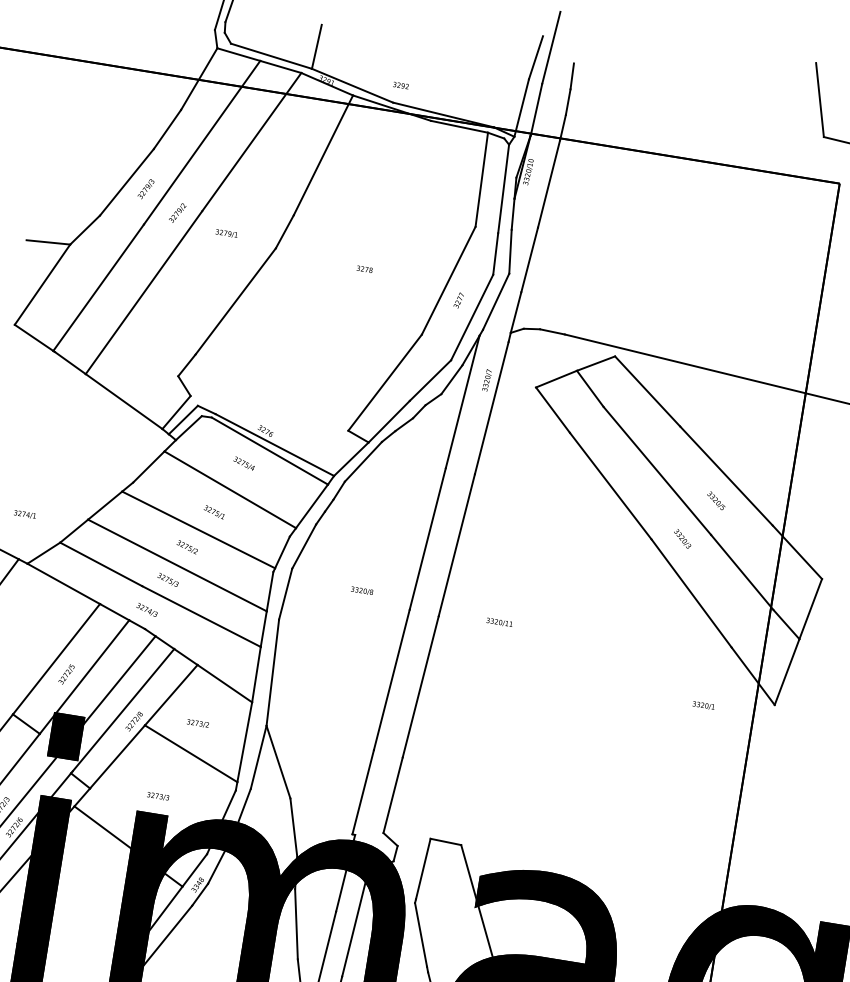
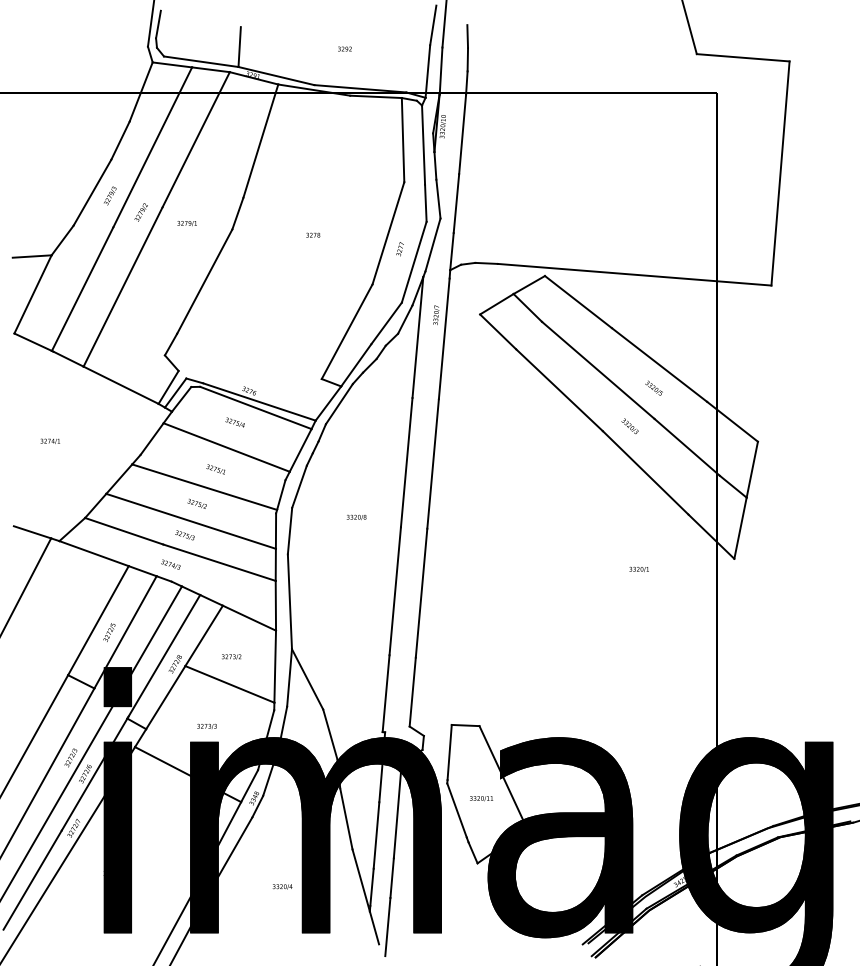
text: (400, 84) -> (344, 48), moved
text: (24, 513) -> (49, 440), moved
text: (499, 622) -> (481, 798), moved
text: (703, 704) -> (638, 568), moved

